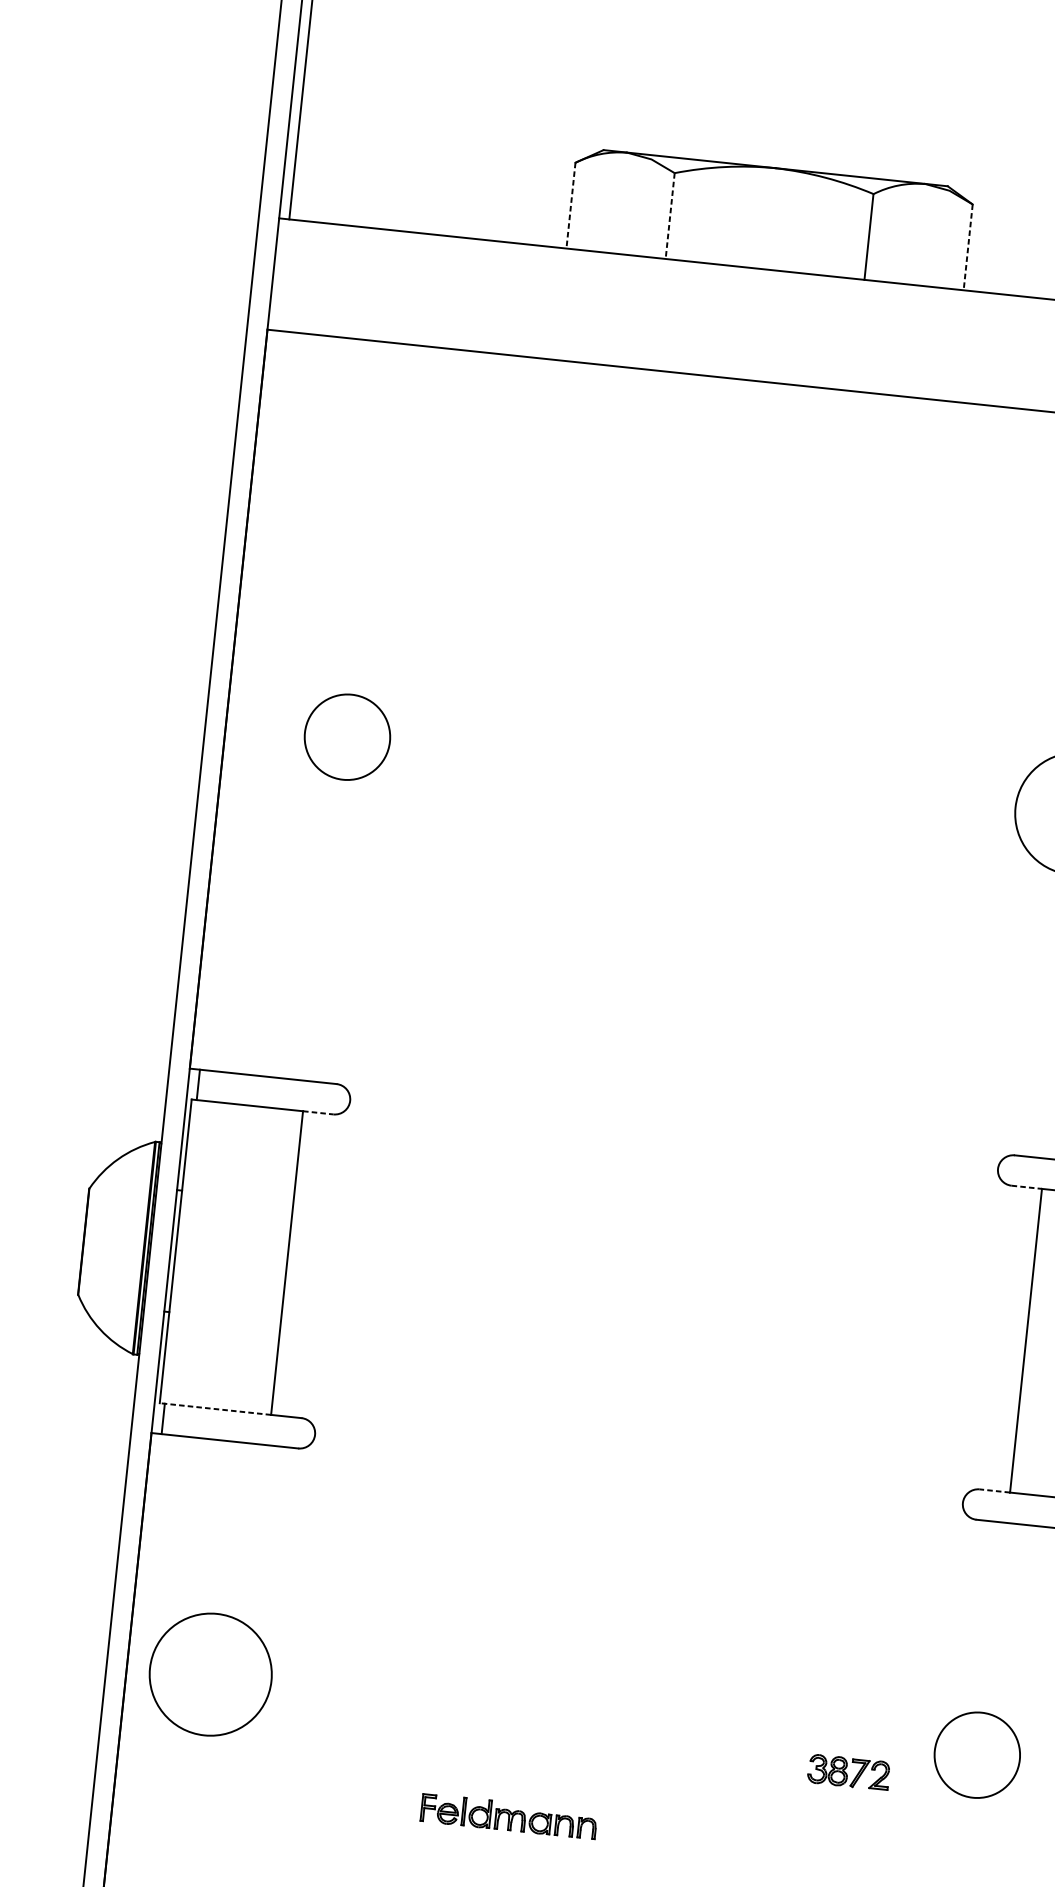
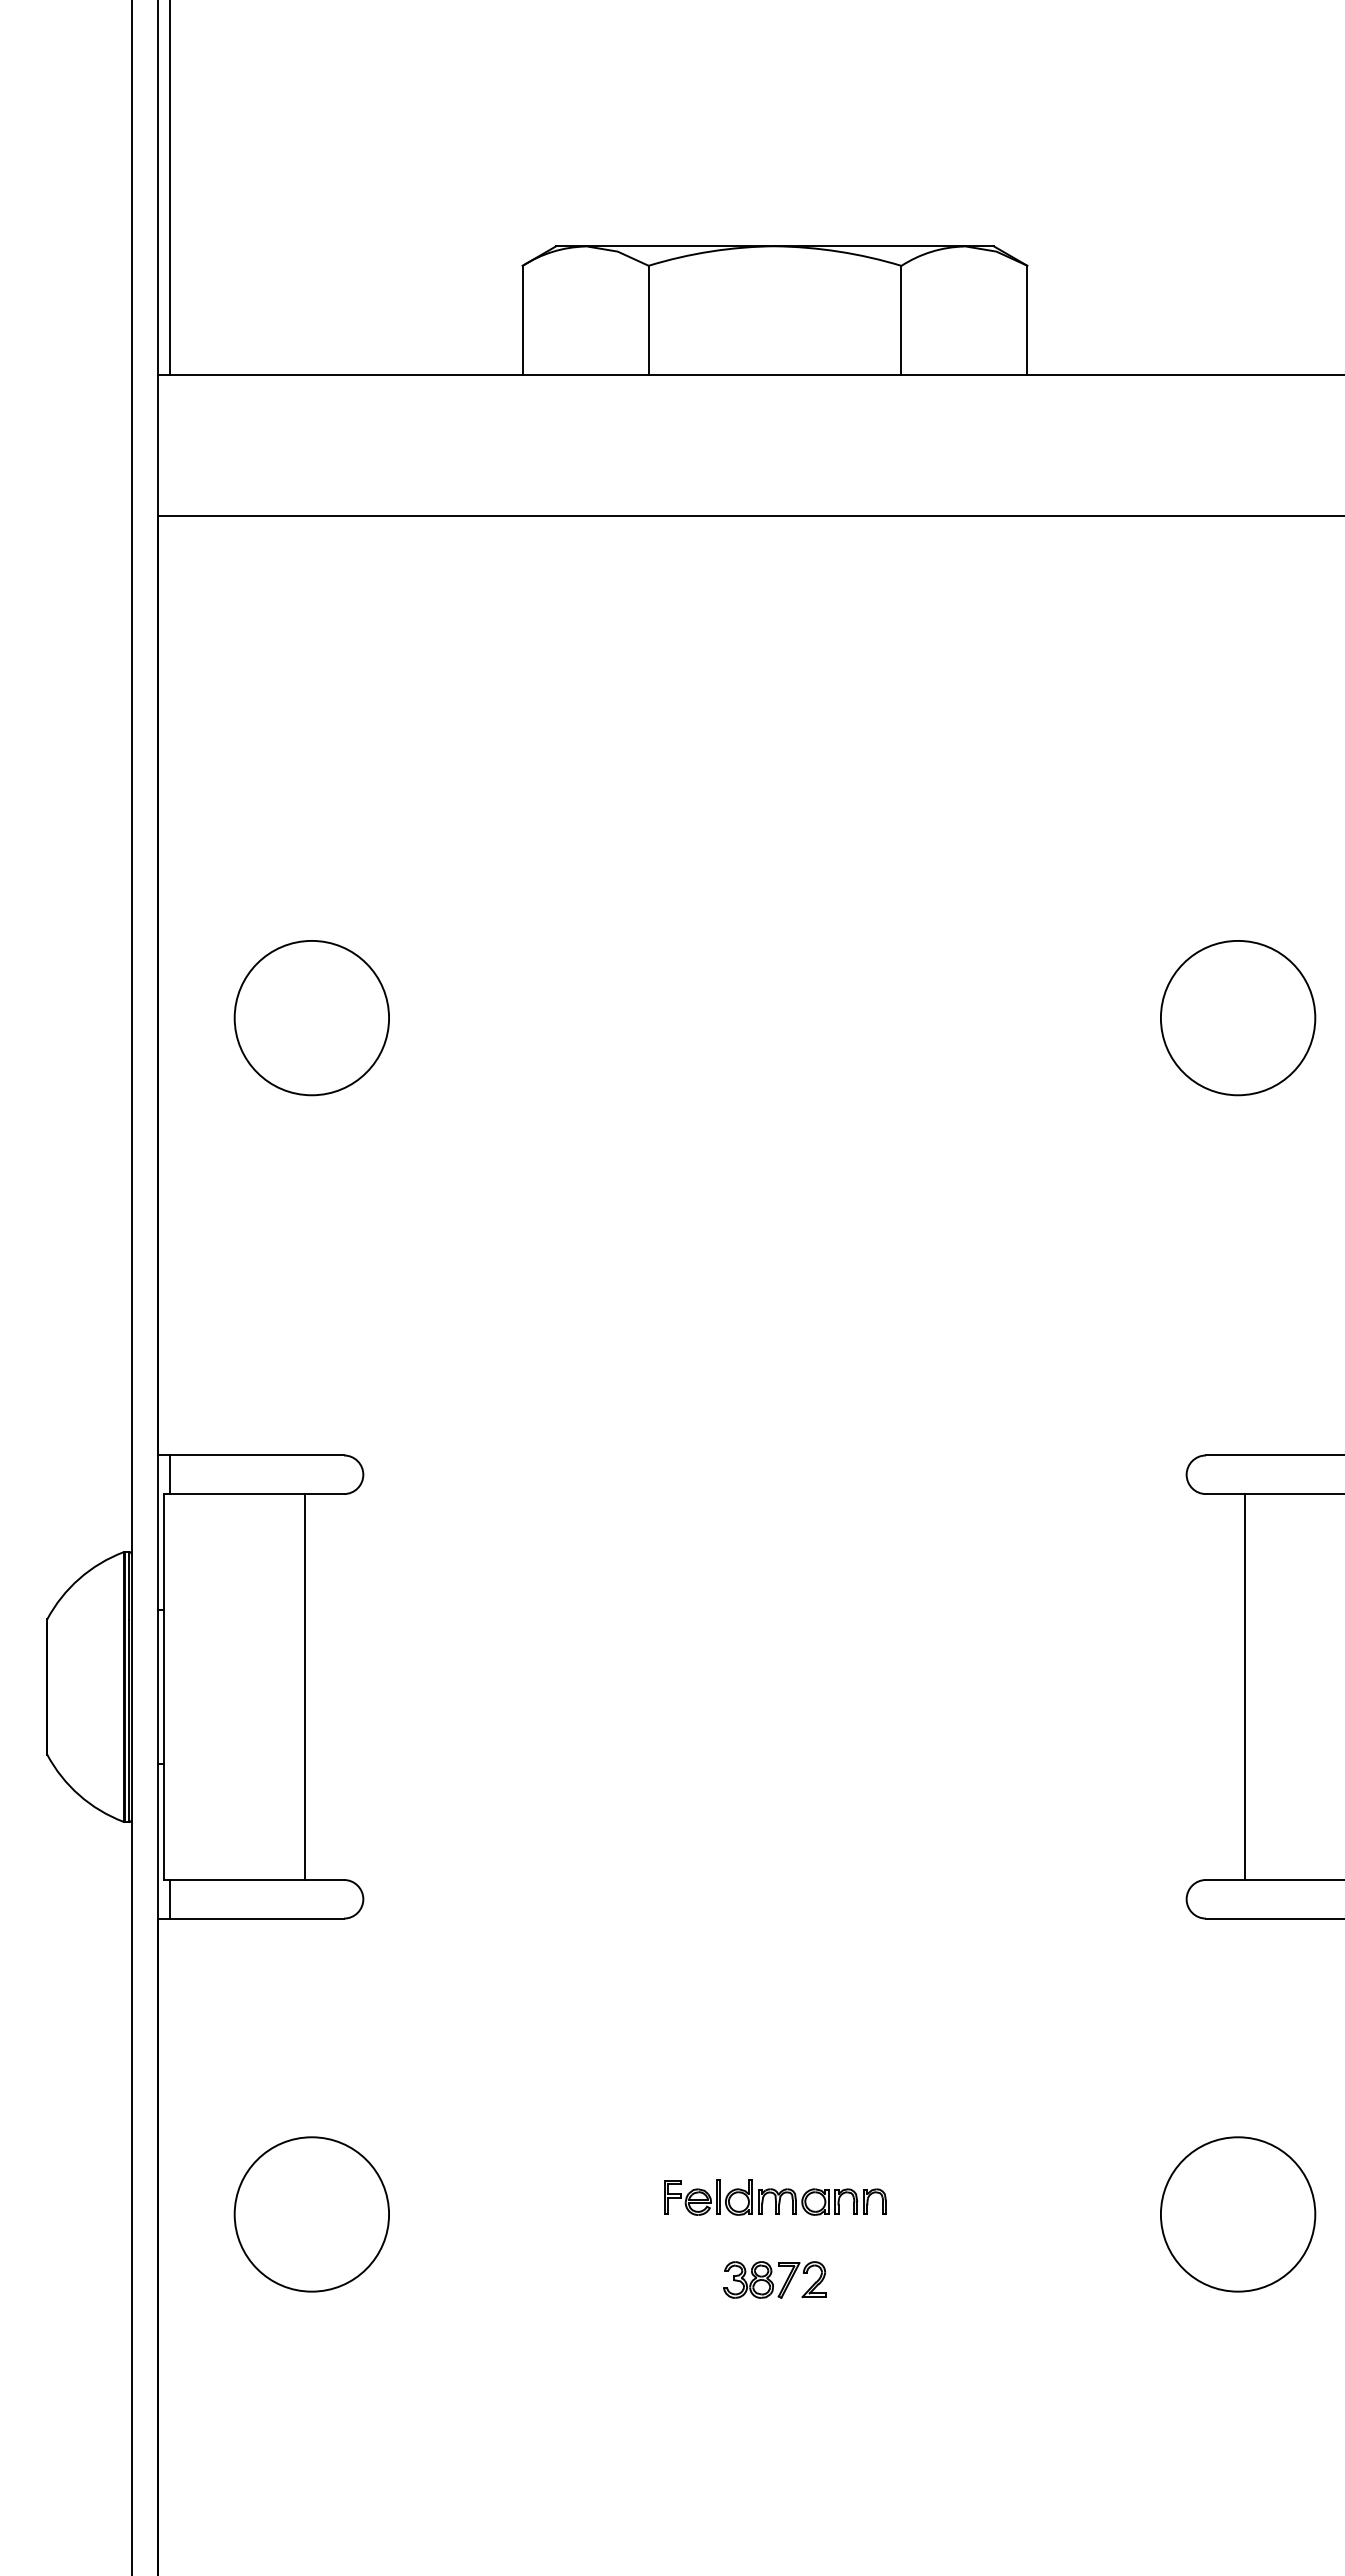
line: (570, 205) -> (522, 320), dashed -> solid
line: (670, 216) -> (648, 320), dashed -> solid
line: (968, 247) -> (1027, 320), dashed -> solid
circle: (347, 736) -> (311, 1017), size x1.43
line: (318, 1113) -> (325, 1494), dashed -> solid
line: (1026, 1187) -> (1225, 1494), dashed -> solid
line: (215, 1409) -> (234, 1880), dashed -> solid
line: (994, 1491) -> (1224, 1880), dashed -> solid
circle: (210, 1674) -> (311, 2214), moved
circle: (976, 1755) -> (1237, 2214), size x1.43
part: (848, 1771) -> (774, 2279), moved
part: (508, 1816) -> (775, 2197), moved

